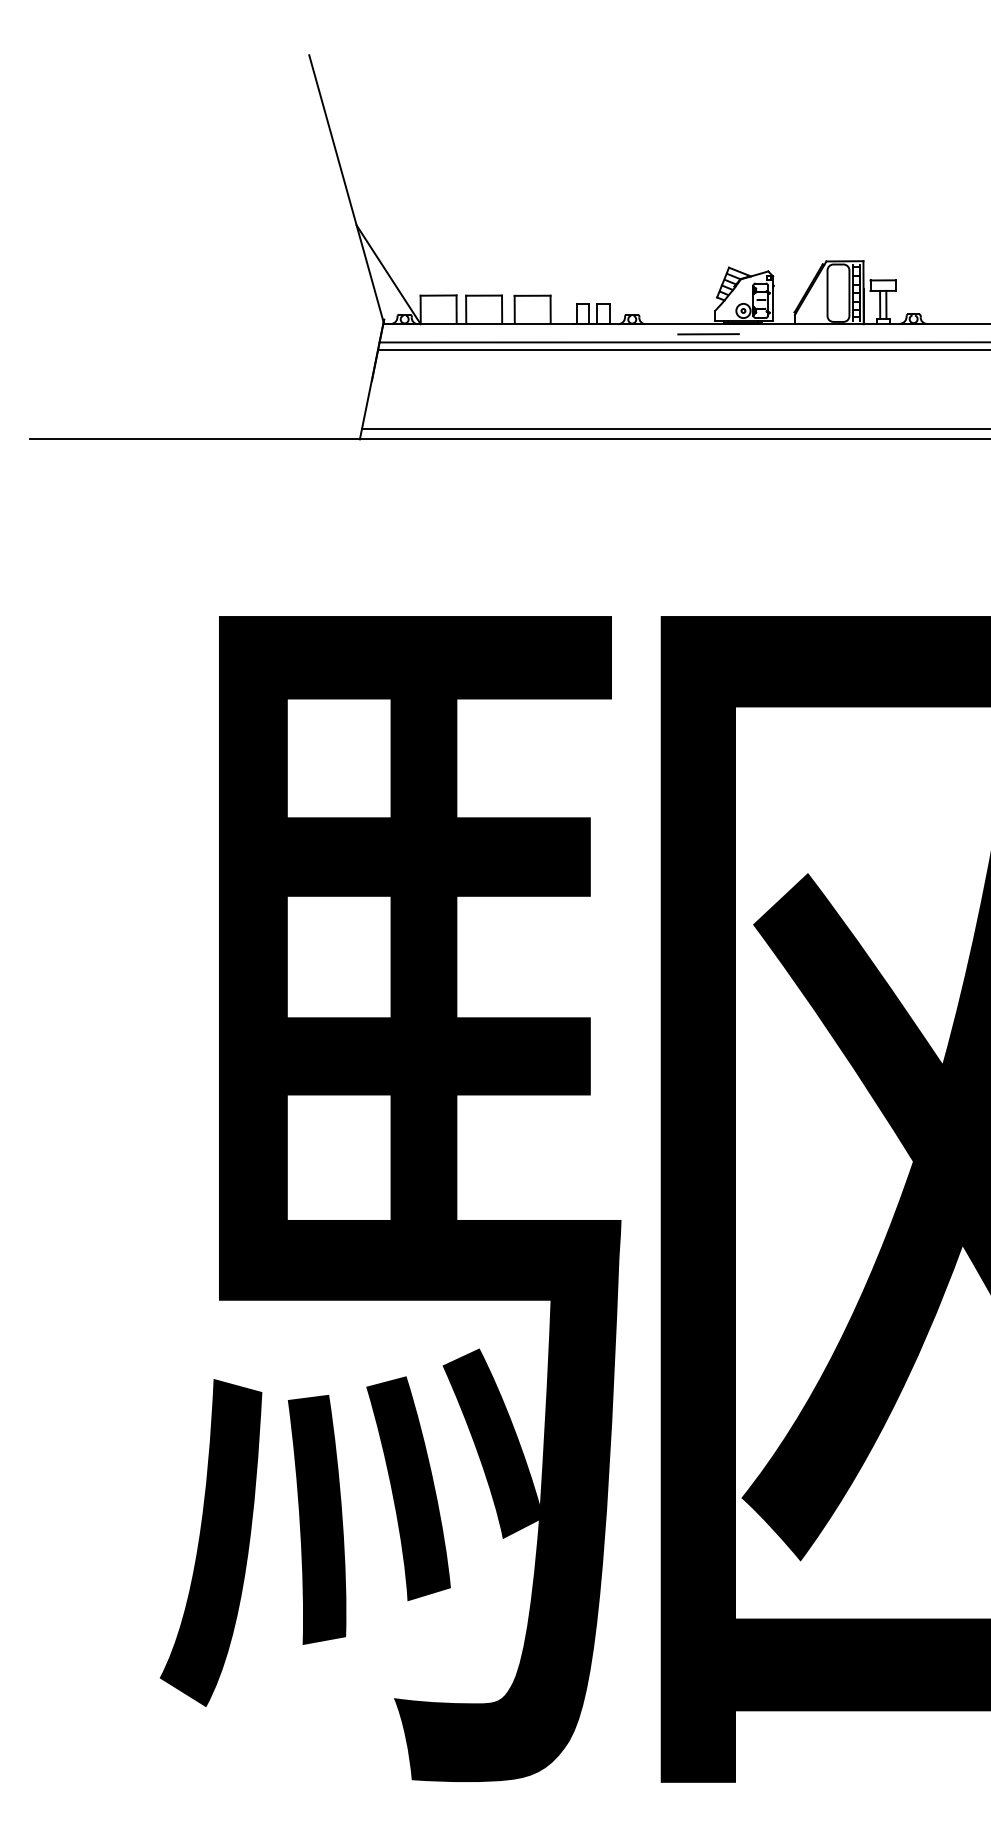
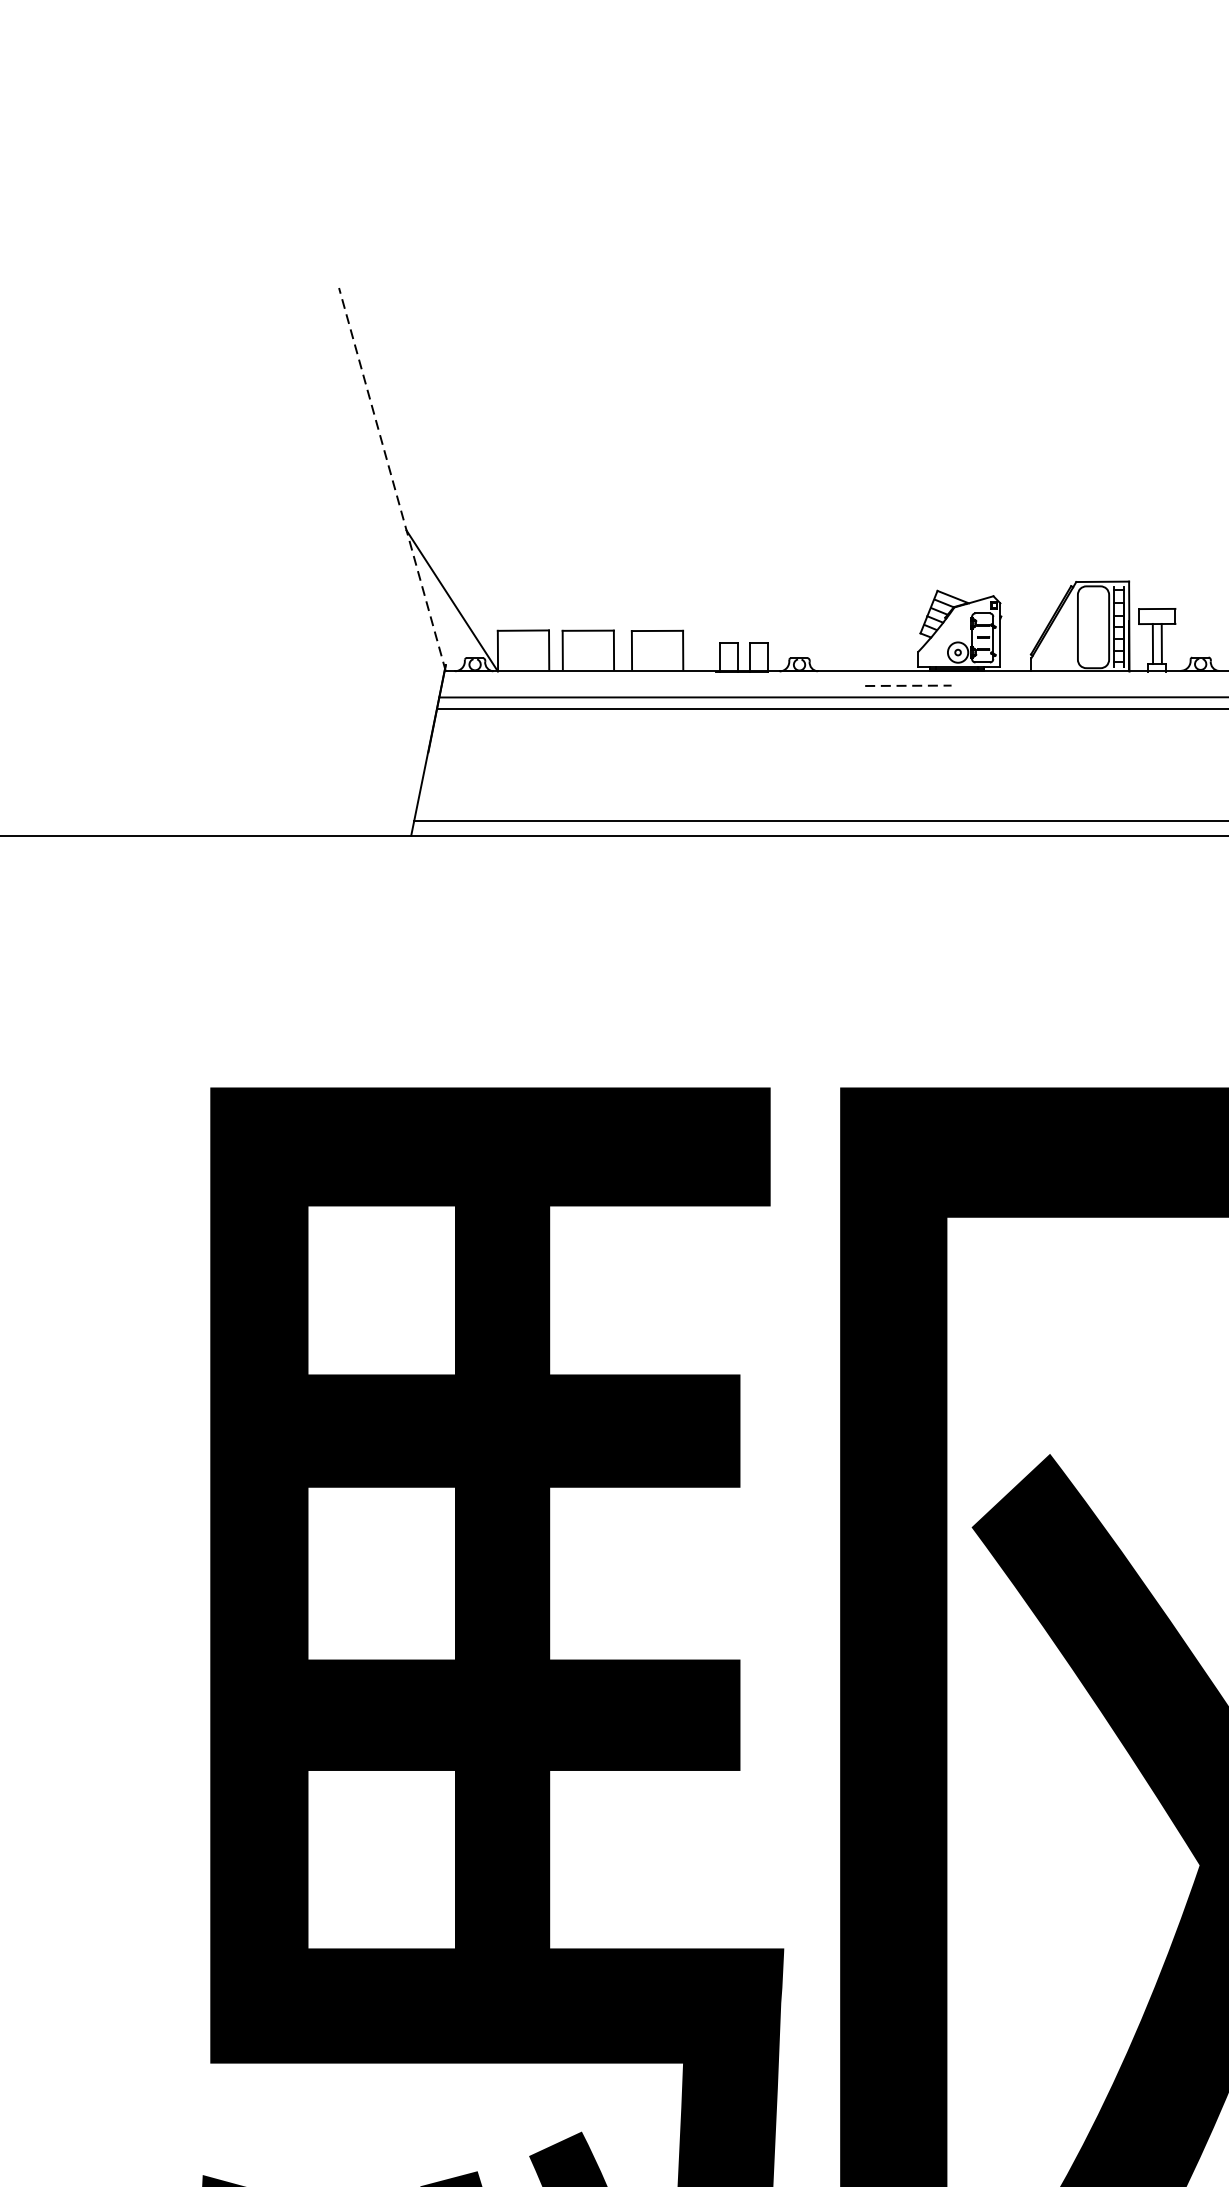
line: (346, 189) -> (392, 479), solid -> dashed
line: (709, 334) -> (909, 686), solid -> dashed

